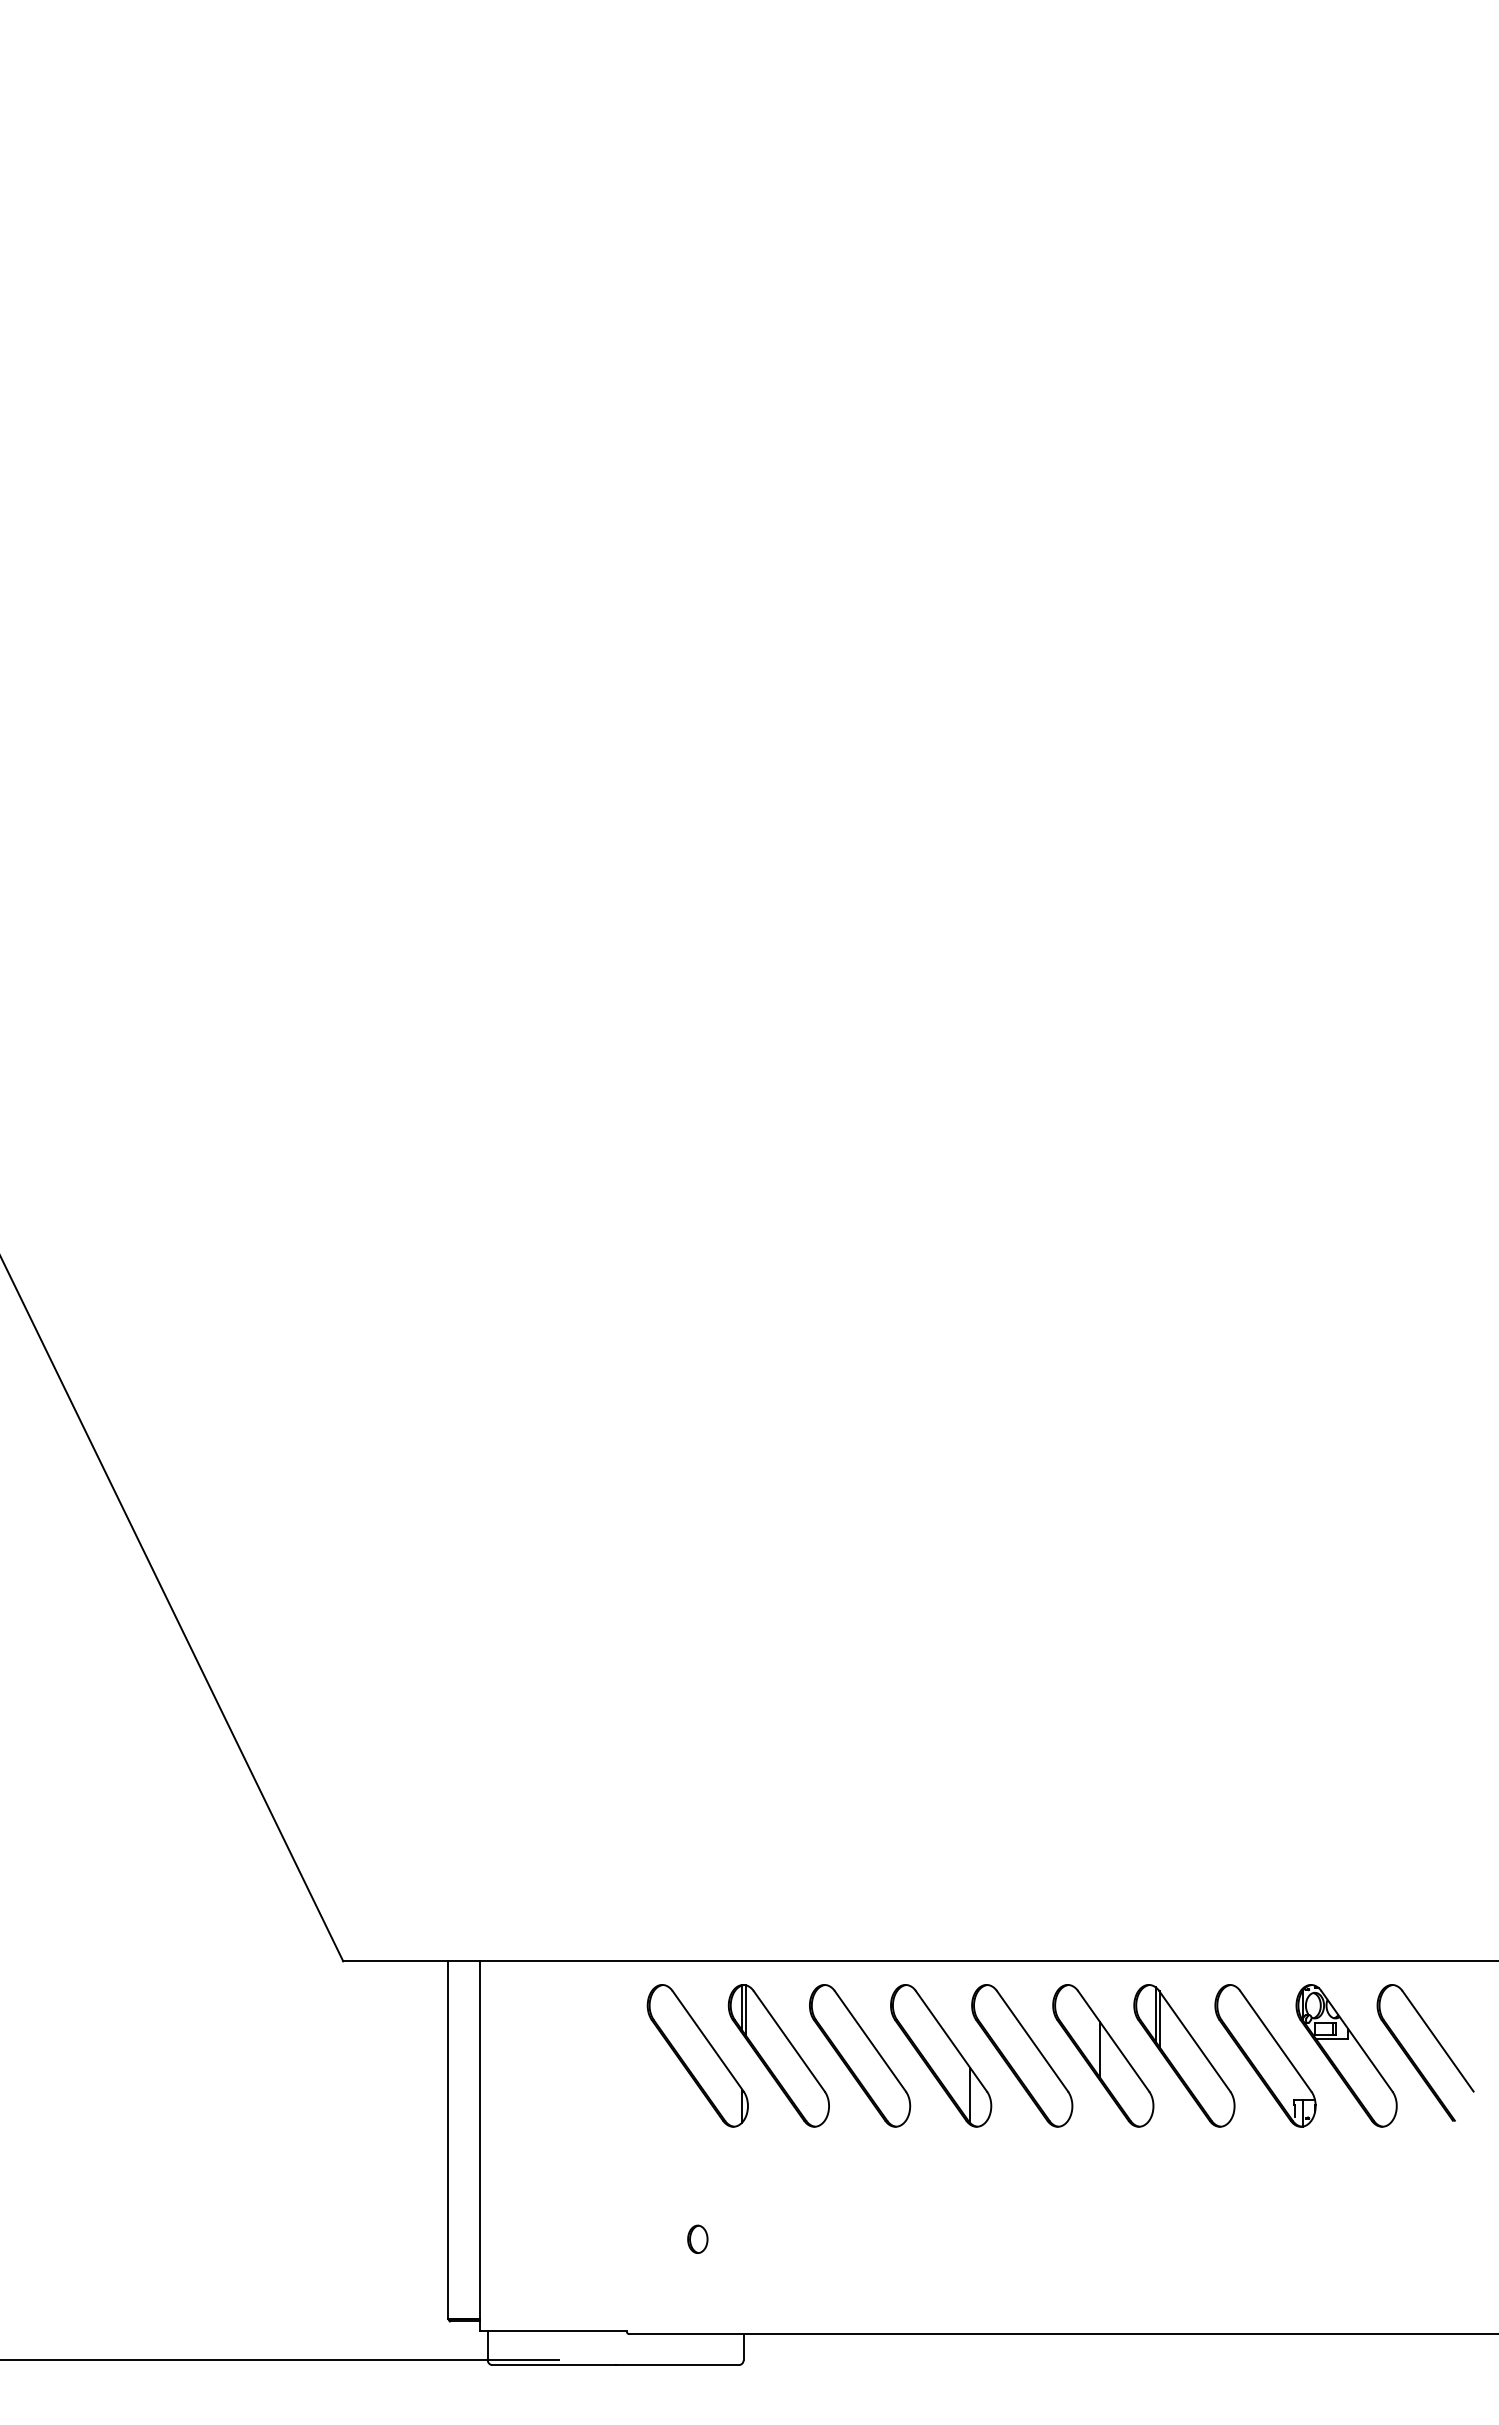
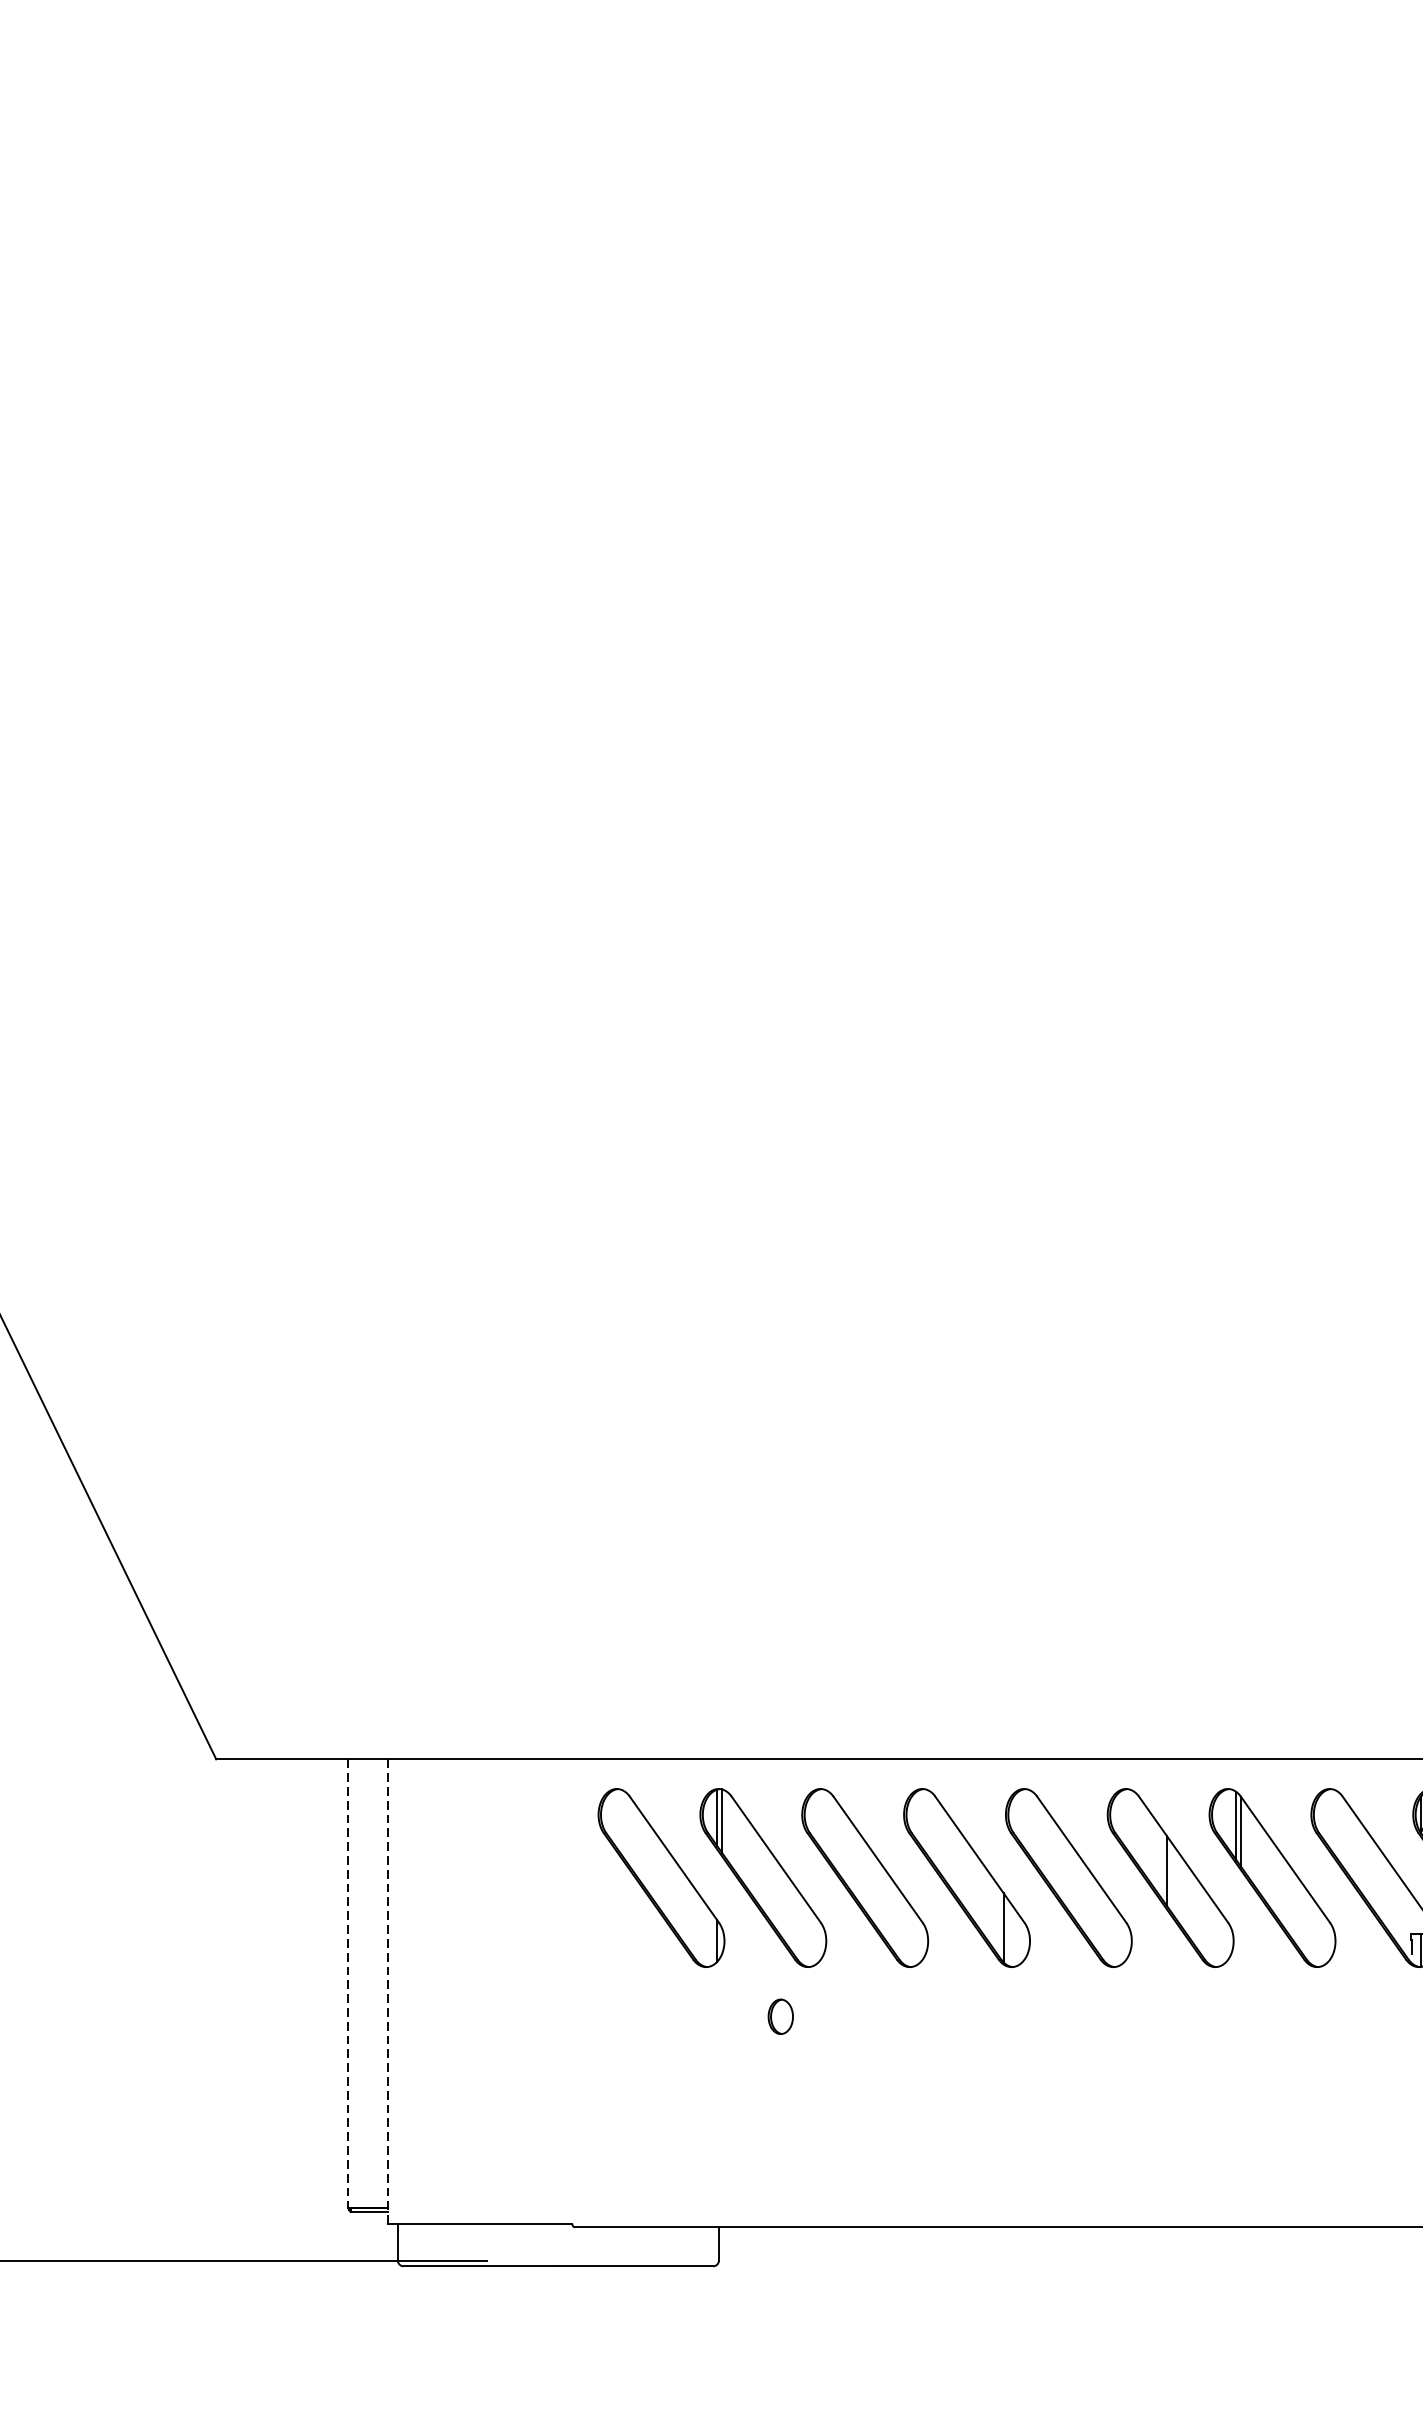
line: (447, 2140) -> (347, 1984), solid -> dashed
line: (480, 2146) -> (388, 1991), solid -> dashed
part: (697, 2238) -> (780, 2015), moved

